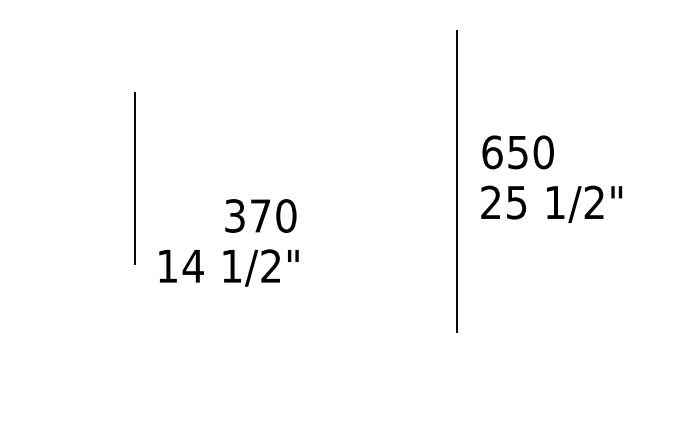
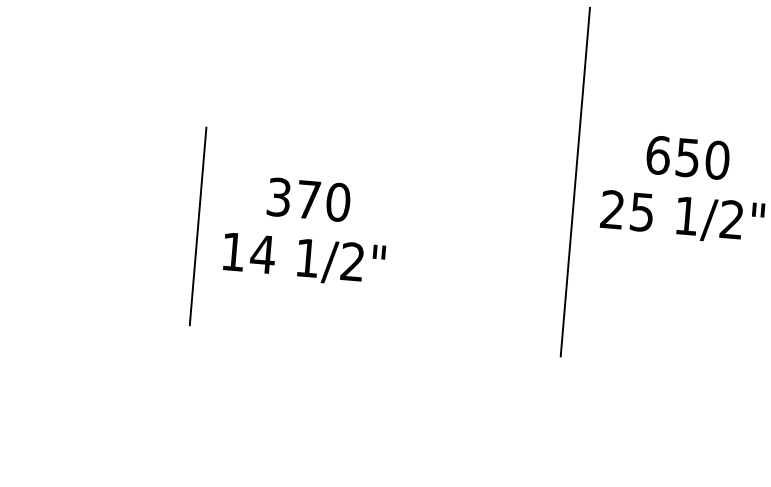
text: (517, 152) -> (687, 157), moved
line: (134, 178) -> (197, 225), moved
text: (260, 215) -> (308, 199), moved

